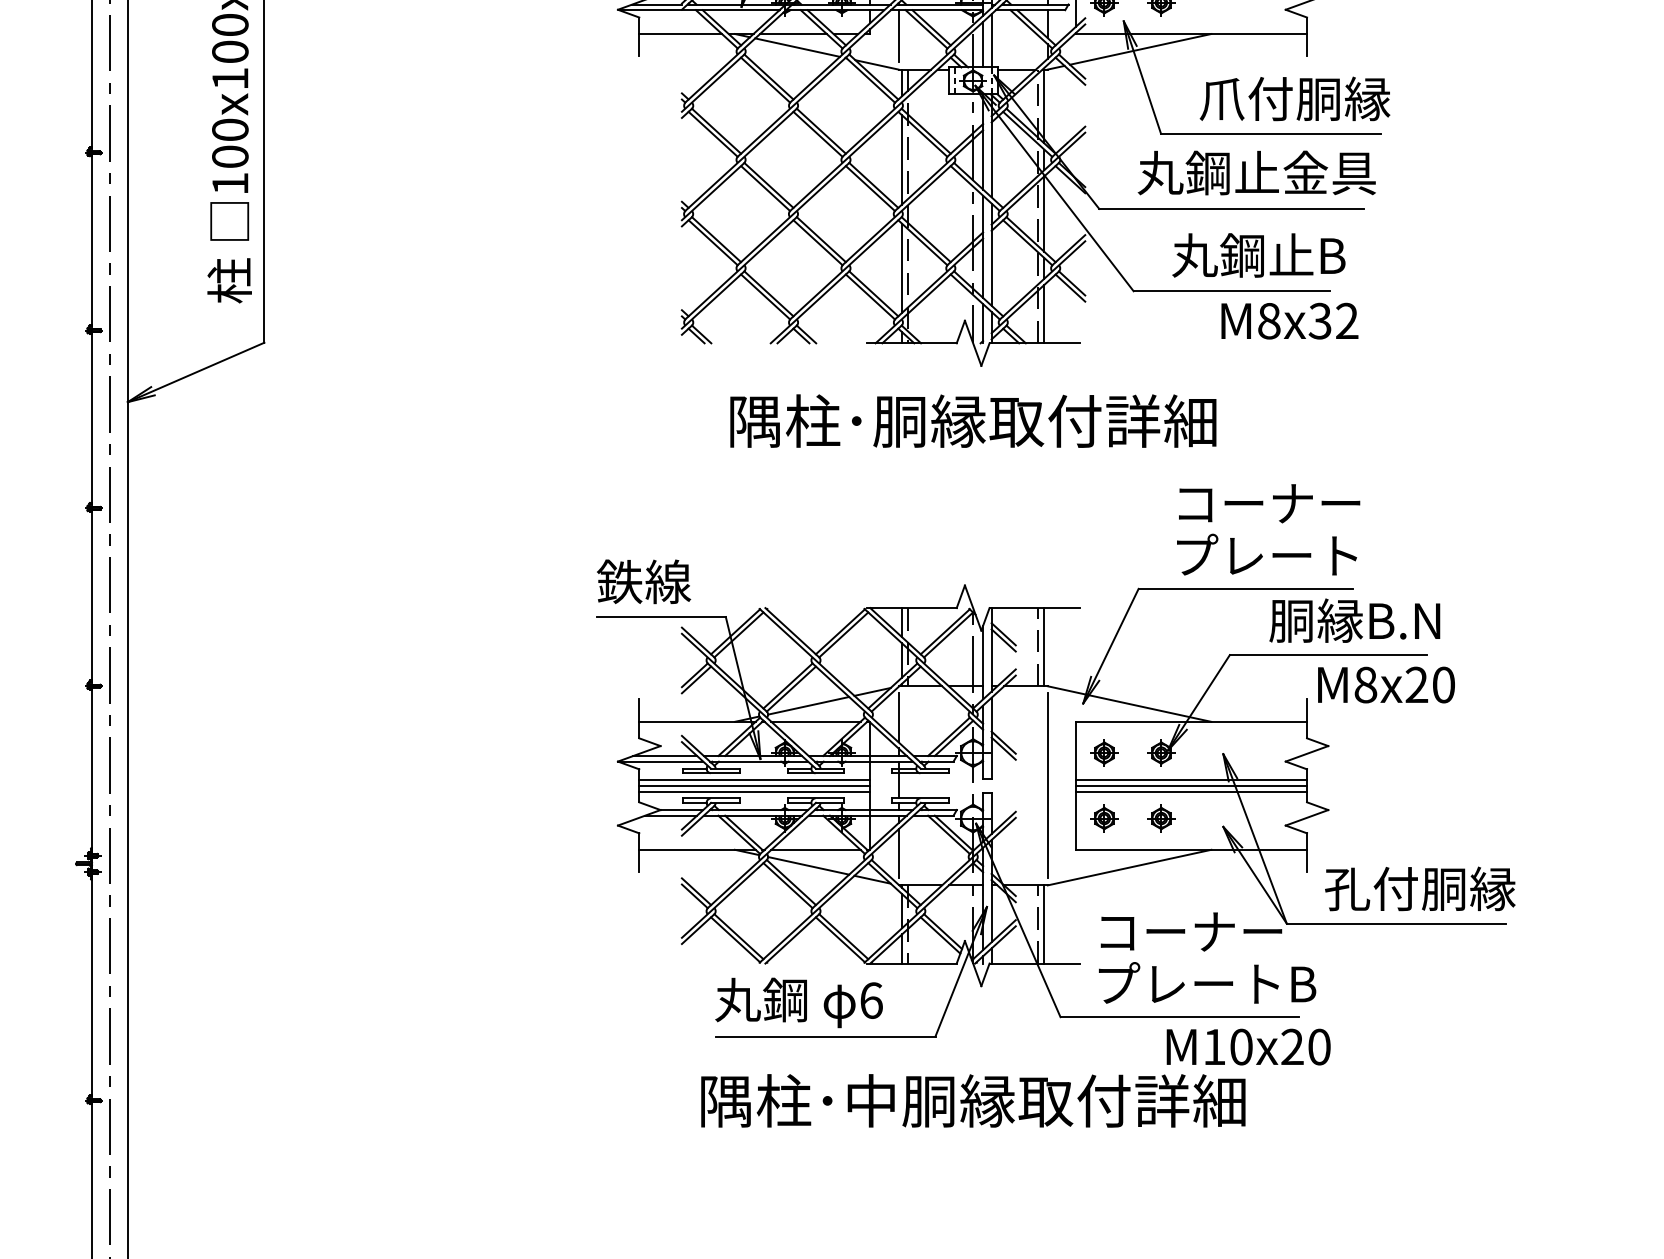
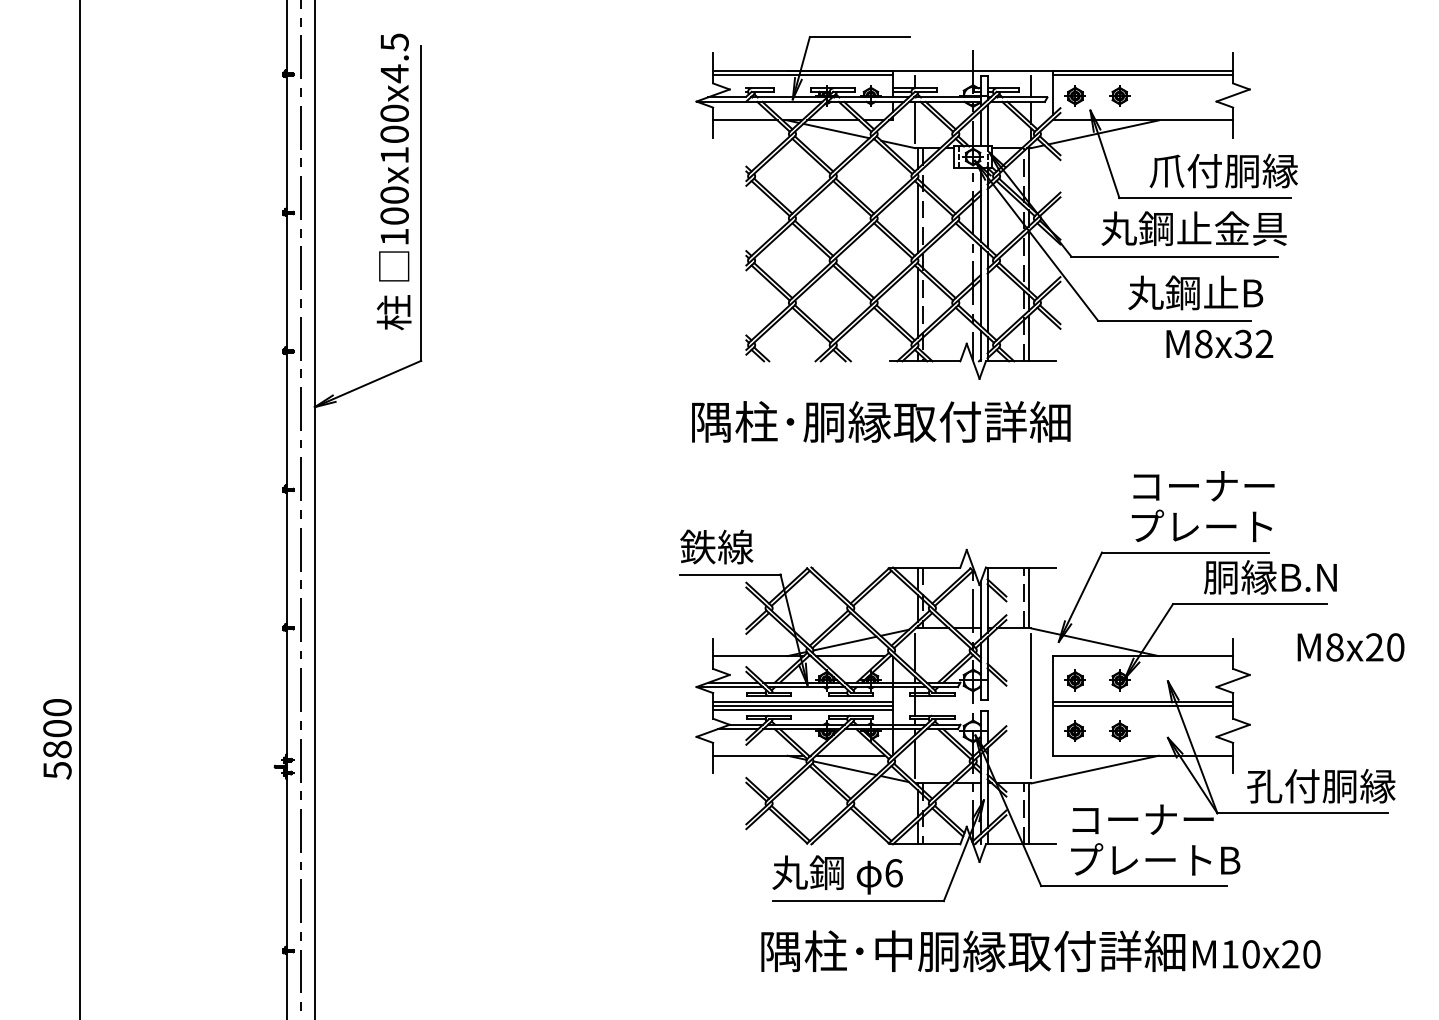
text: (973, 420) -> (881, 421), moved
text: (1385, 685) -> (1350, 647), moved
line: (1191, 791) -> (1143, 710), removed
text: (1248, 1047) -> (1256, 954), moved

